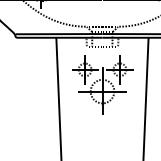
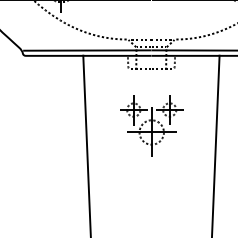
part: (102, 84) -> (151, 124), size x0.7

